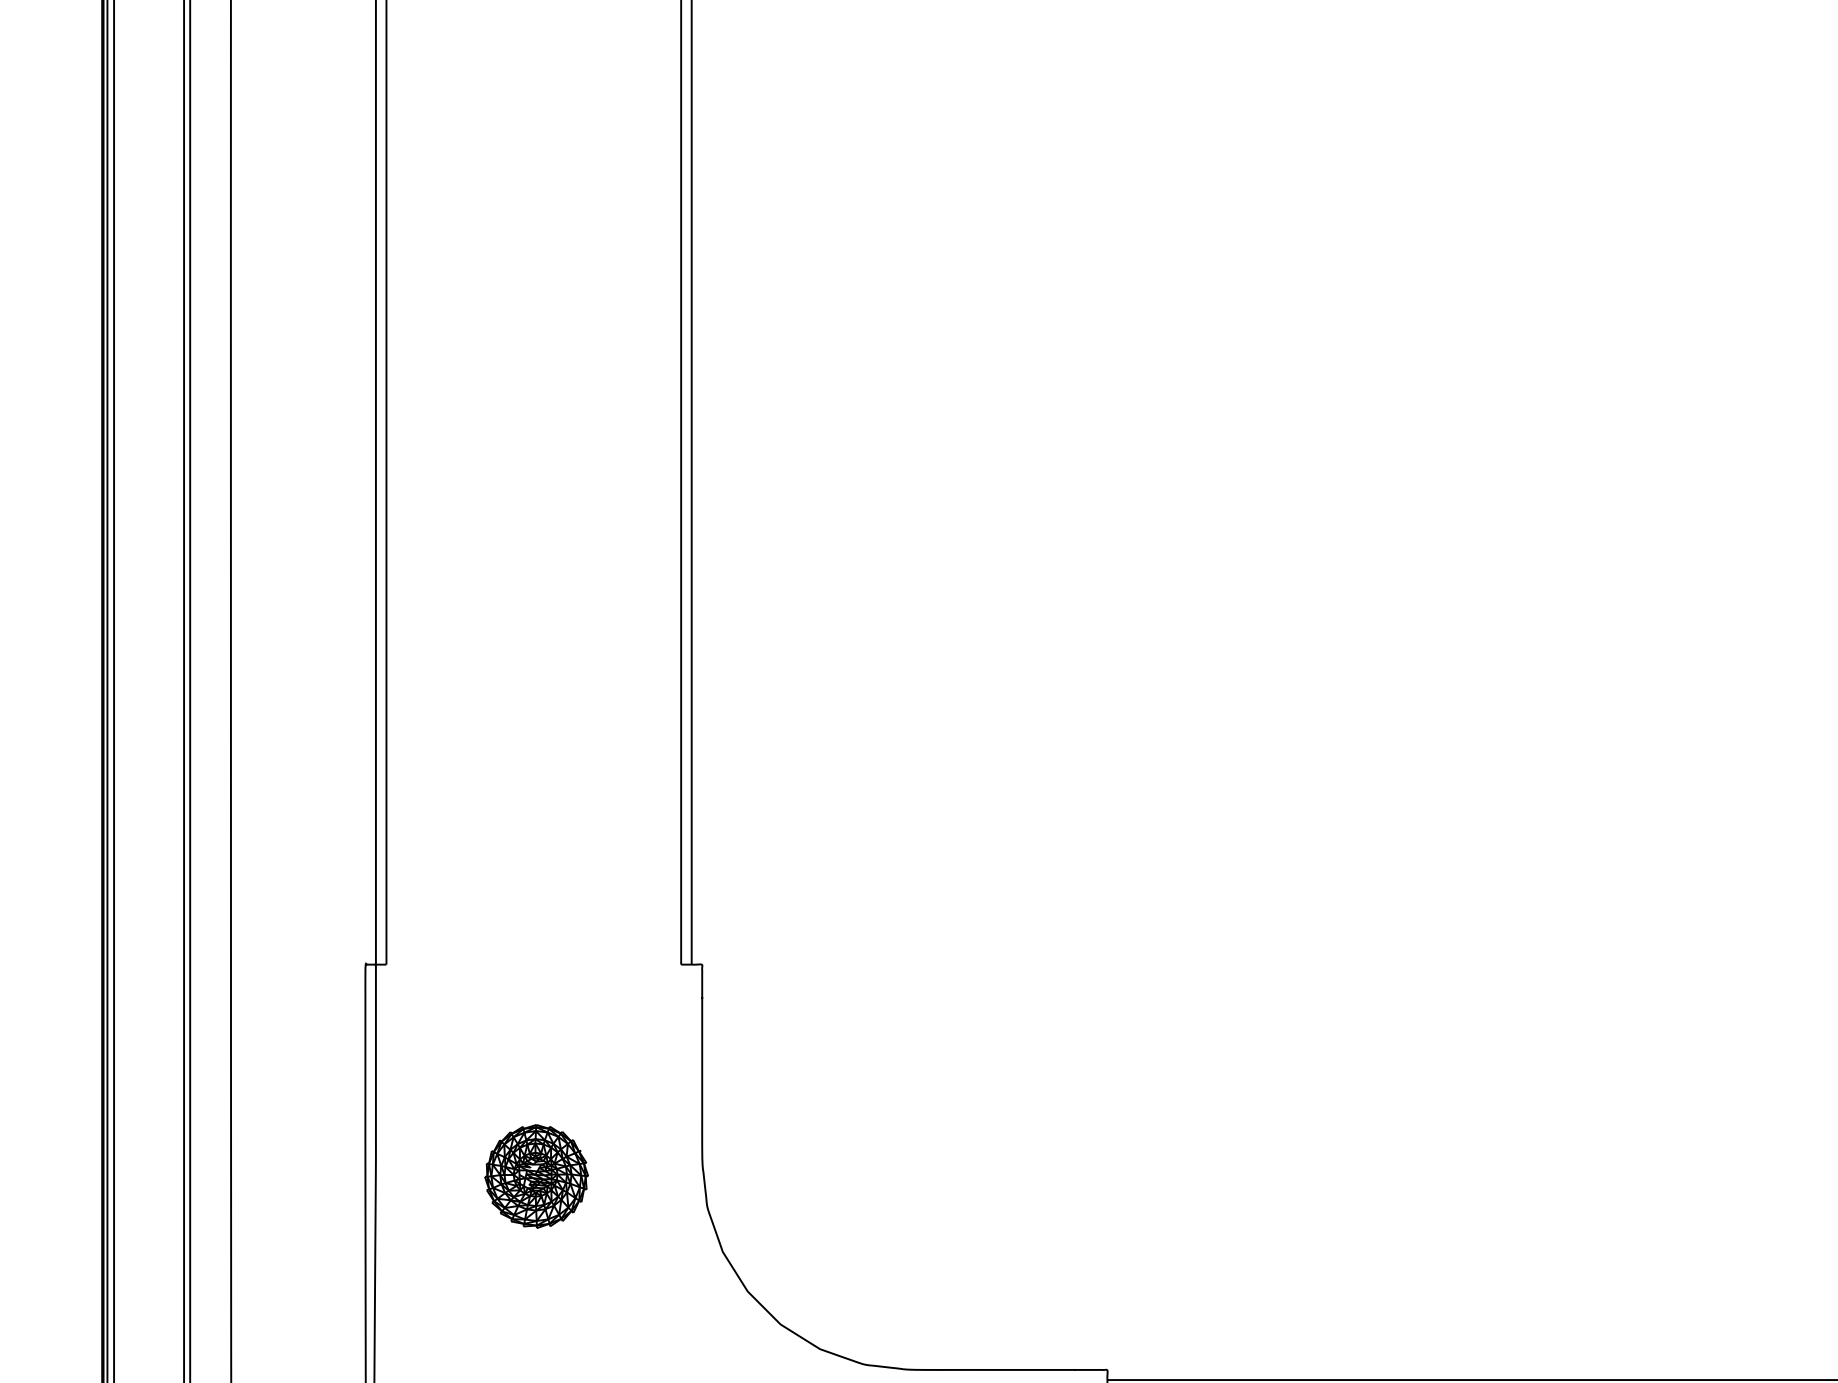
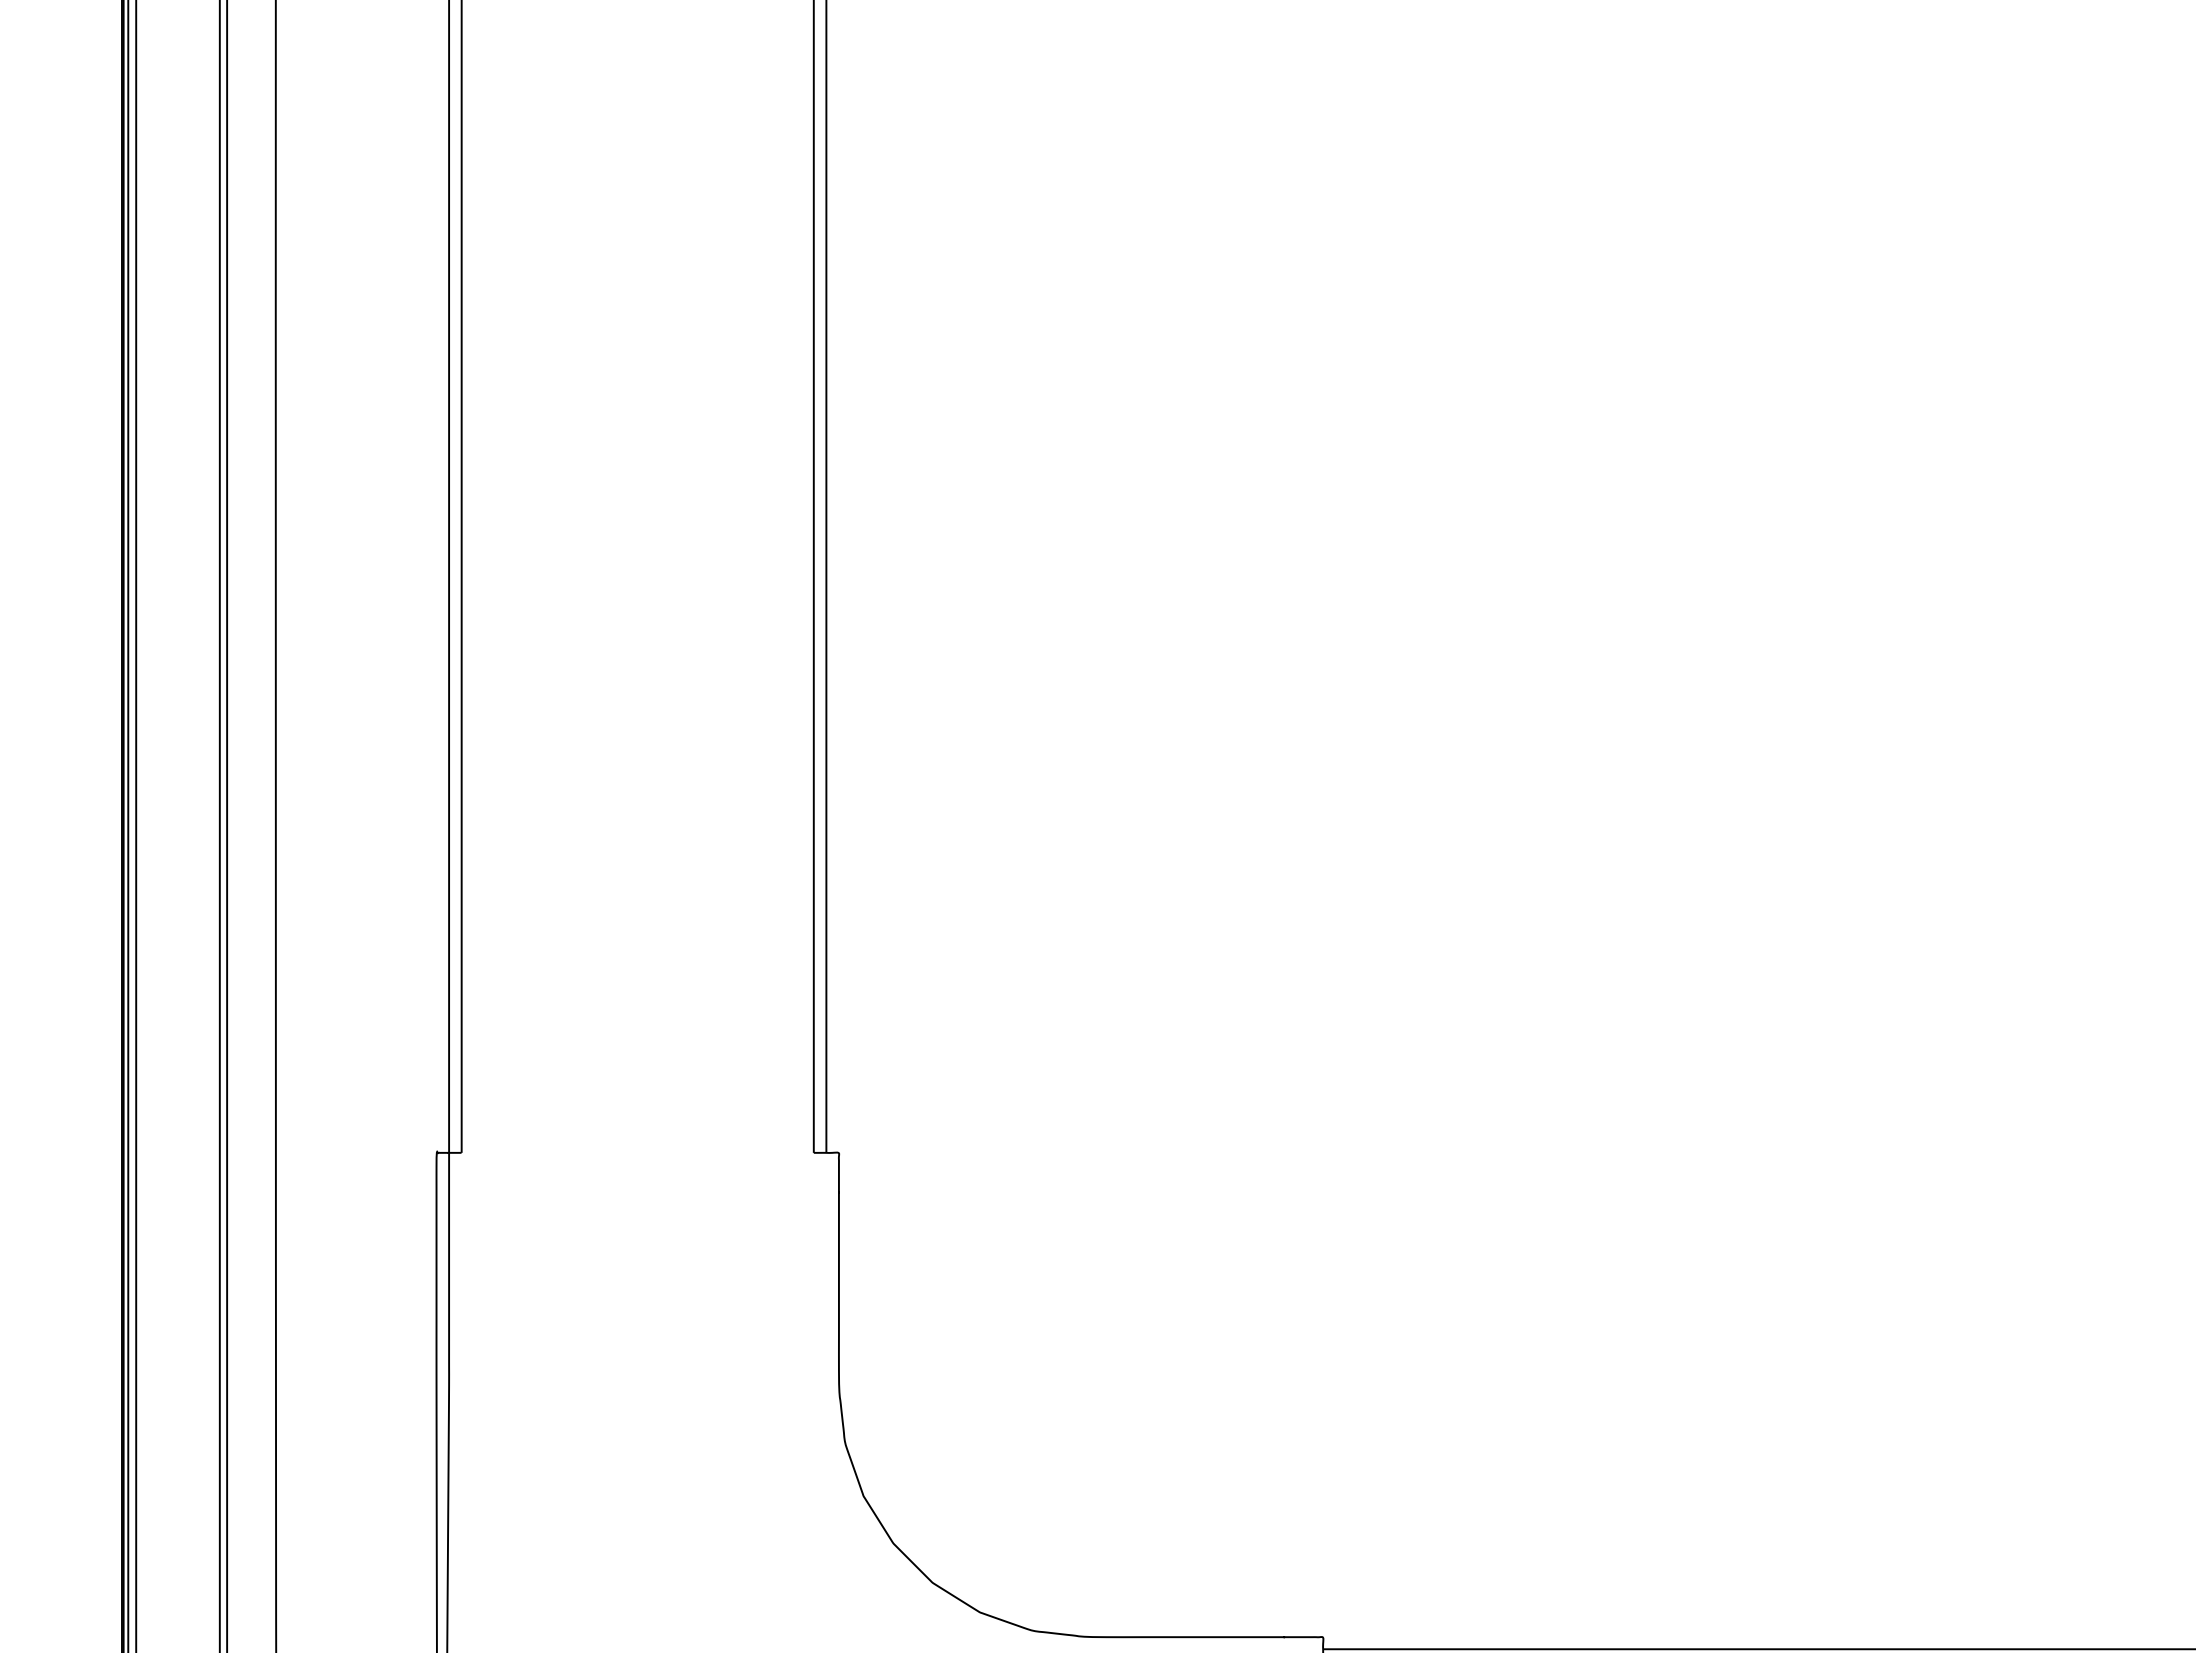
part: (536, 1176) -> (640, 1406), removed

